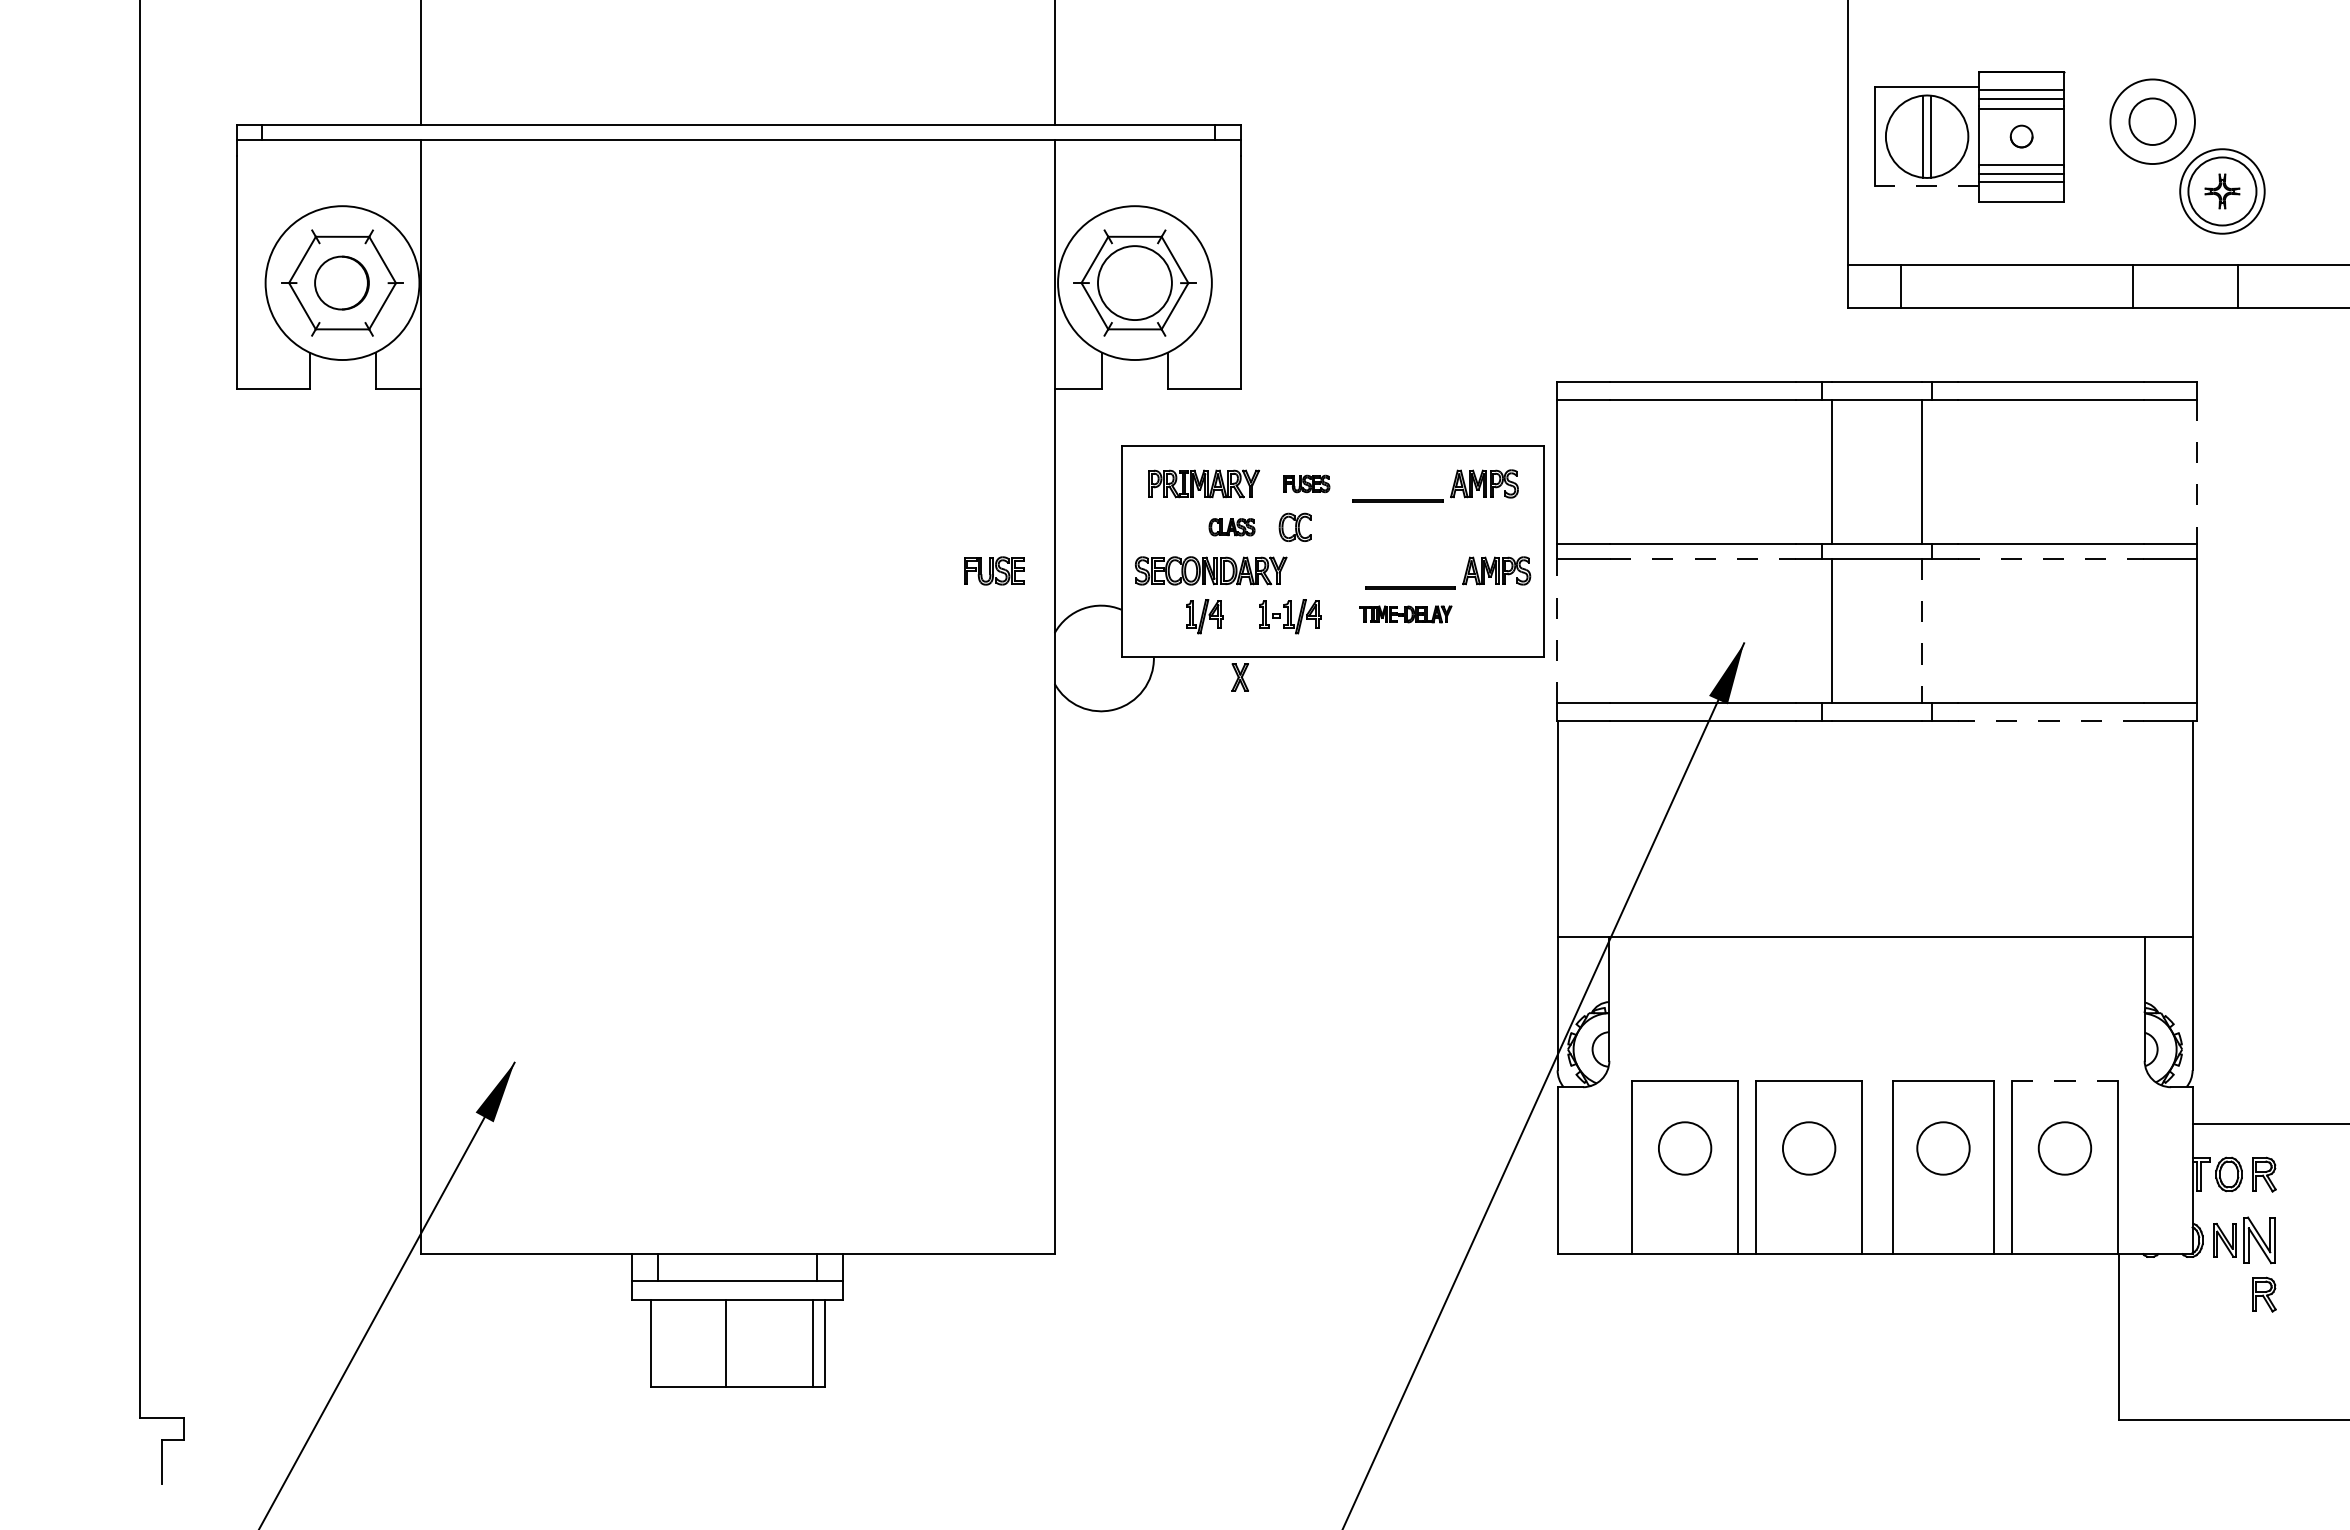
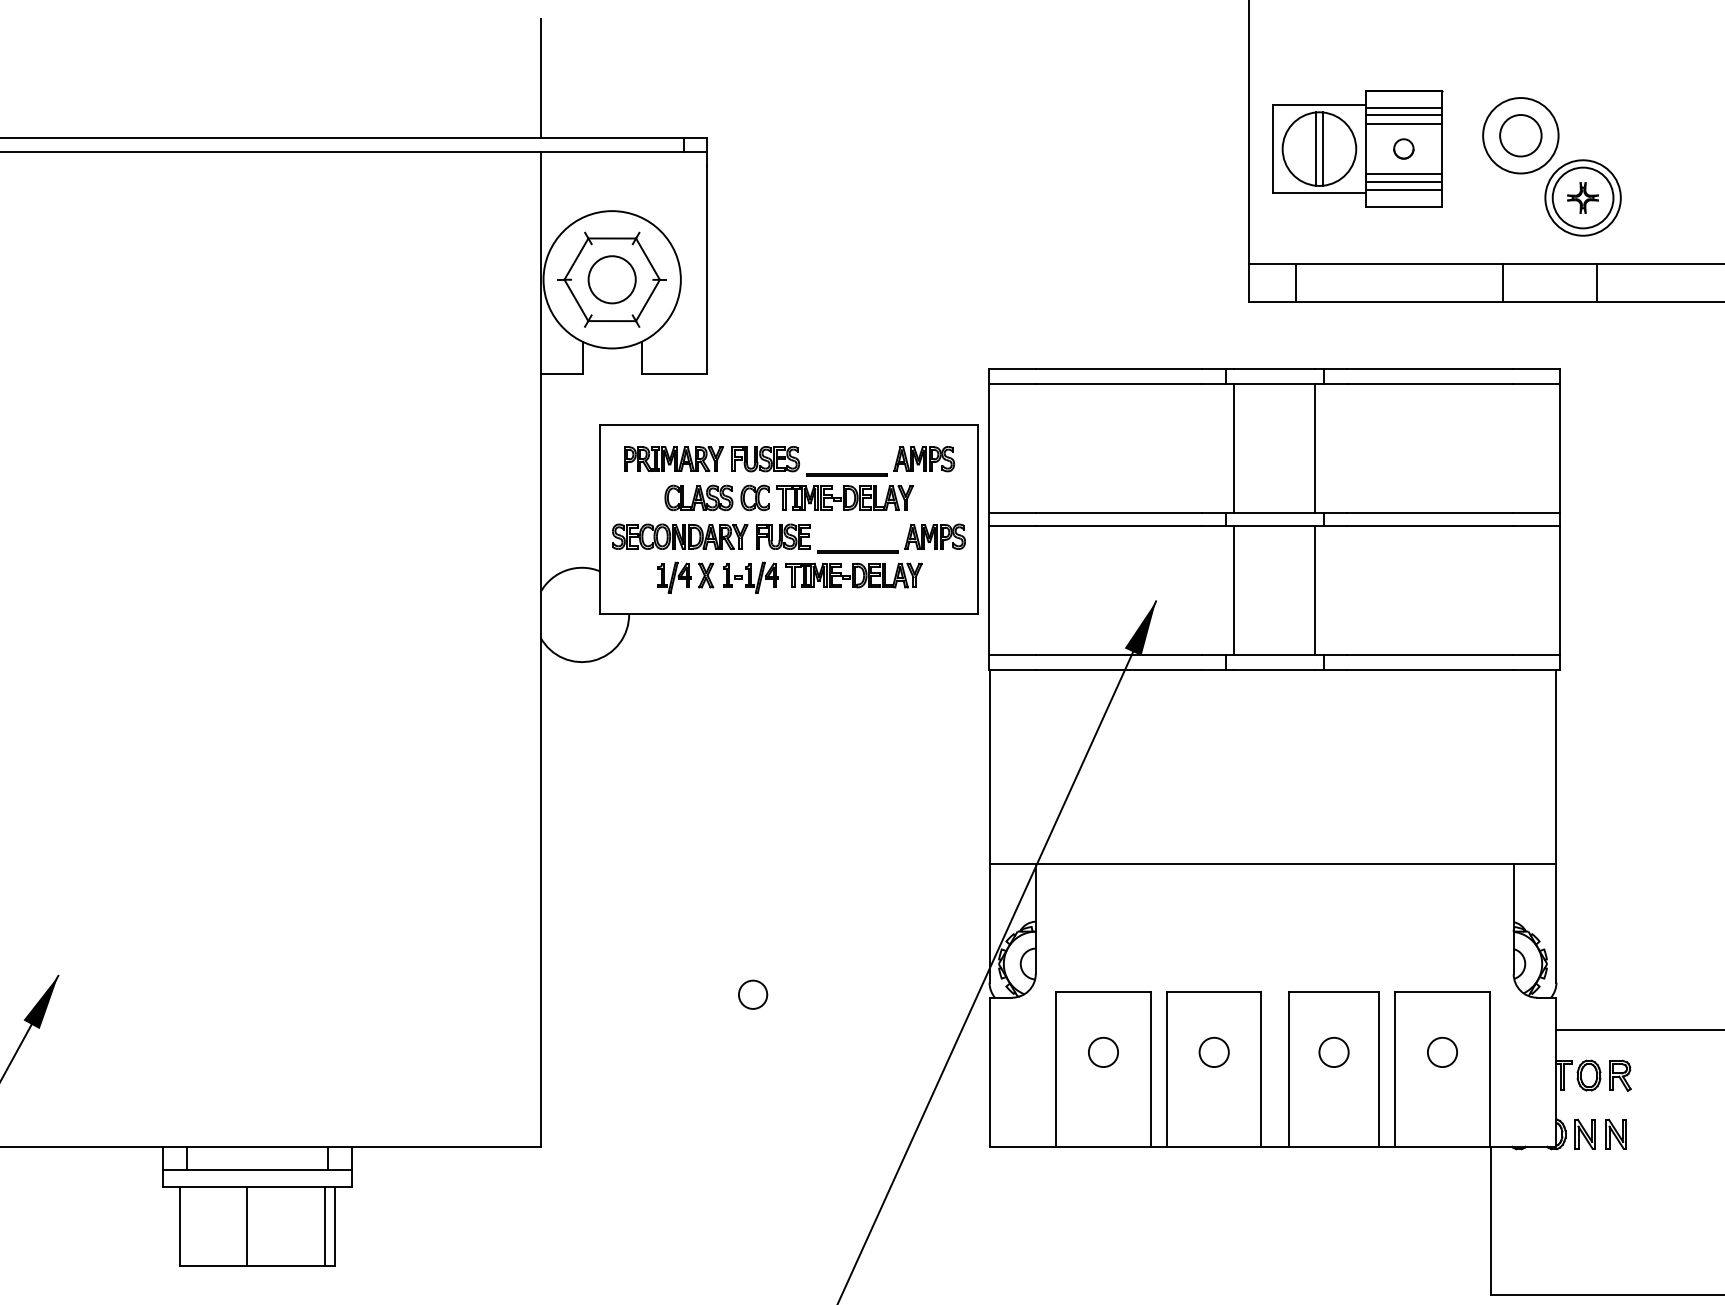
line: (1926, 185) -> (1318, 192), dashed -> solid
circle: (1134, 282) -> (611, 279), size x0.71
line: (2196, 472) -> (1559, 448), dashed -> solid
part: (1306, 483) -> (765, 458), size x1.67
part: (1231, 526) -> (698, 497), size x1.67
part: (1395, 527) -> (844, 498), added
line: (1702, 558) -> (1118, 525), dashed -> solid
line: (2051, 558) -> (1430, 525), dashed -> solid
part: (994, 570) -> (783, 536), moved
part: (1405, 614) -> (853, 575), size x1.67
line: (1557, 630) -> (989, 589), dashed -> solid
line: (1922, 631) -> (1315, 590), dashed -> solid
part: (1239, 677) -> (705, 575), moved
line: (2051, 720) -> (1430, 670), dashed -> solid
line: (2064, 1081) -> (1442, 992), dashed -> solid
circle: (1292, 1083) -> (752, 994), added
circle: (1685, 1148) -> (1103, 1052), size x0.62
circle: (1809, 1148) -> (1214, 1052), size x0.62
circle: (1943, 1148) -> (1334, 1052), size x0.62
circle: (2064, 1148) -> (1442, 1052), size x0.62
part: (2259, 1239) -> (1616, 1133), size x0.71
part: (2264, 1294) -> (1620, 1182), removed

